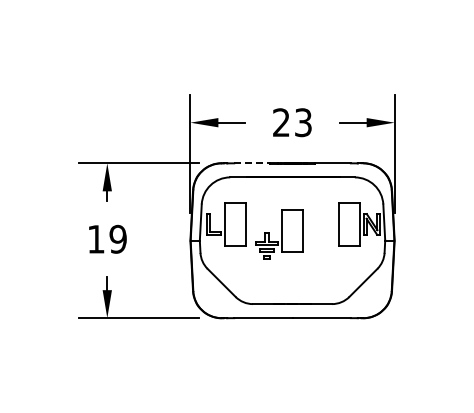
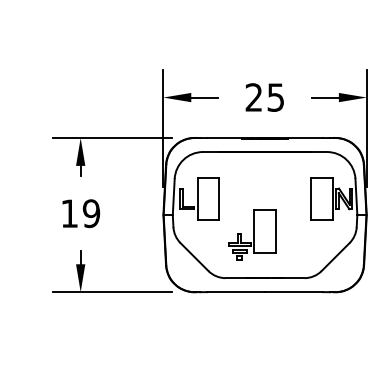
text: (303, 122) -> (275, 97), 23 -> 25
line: (252, 163) -> (225, 138), dashed -> solid
part: (279, 234) -> (252, 234), moved

